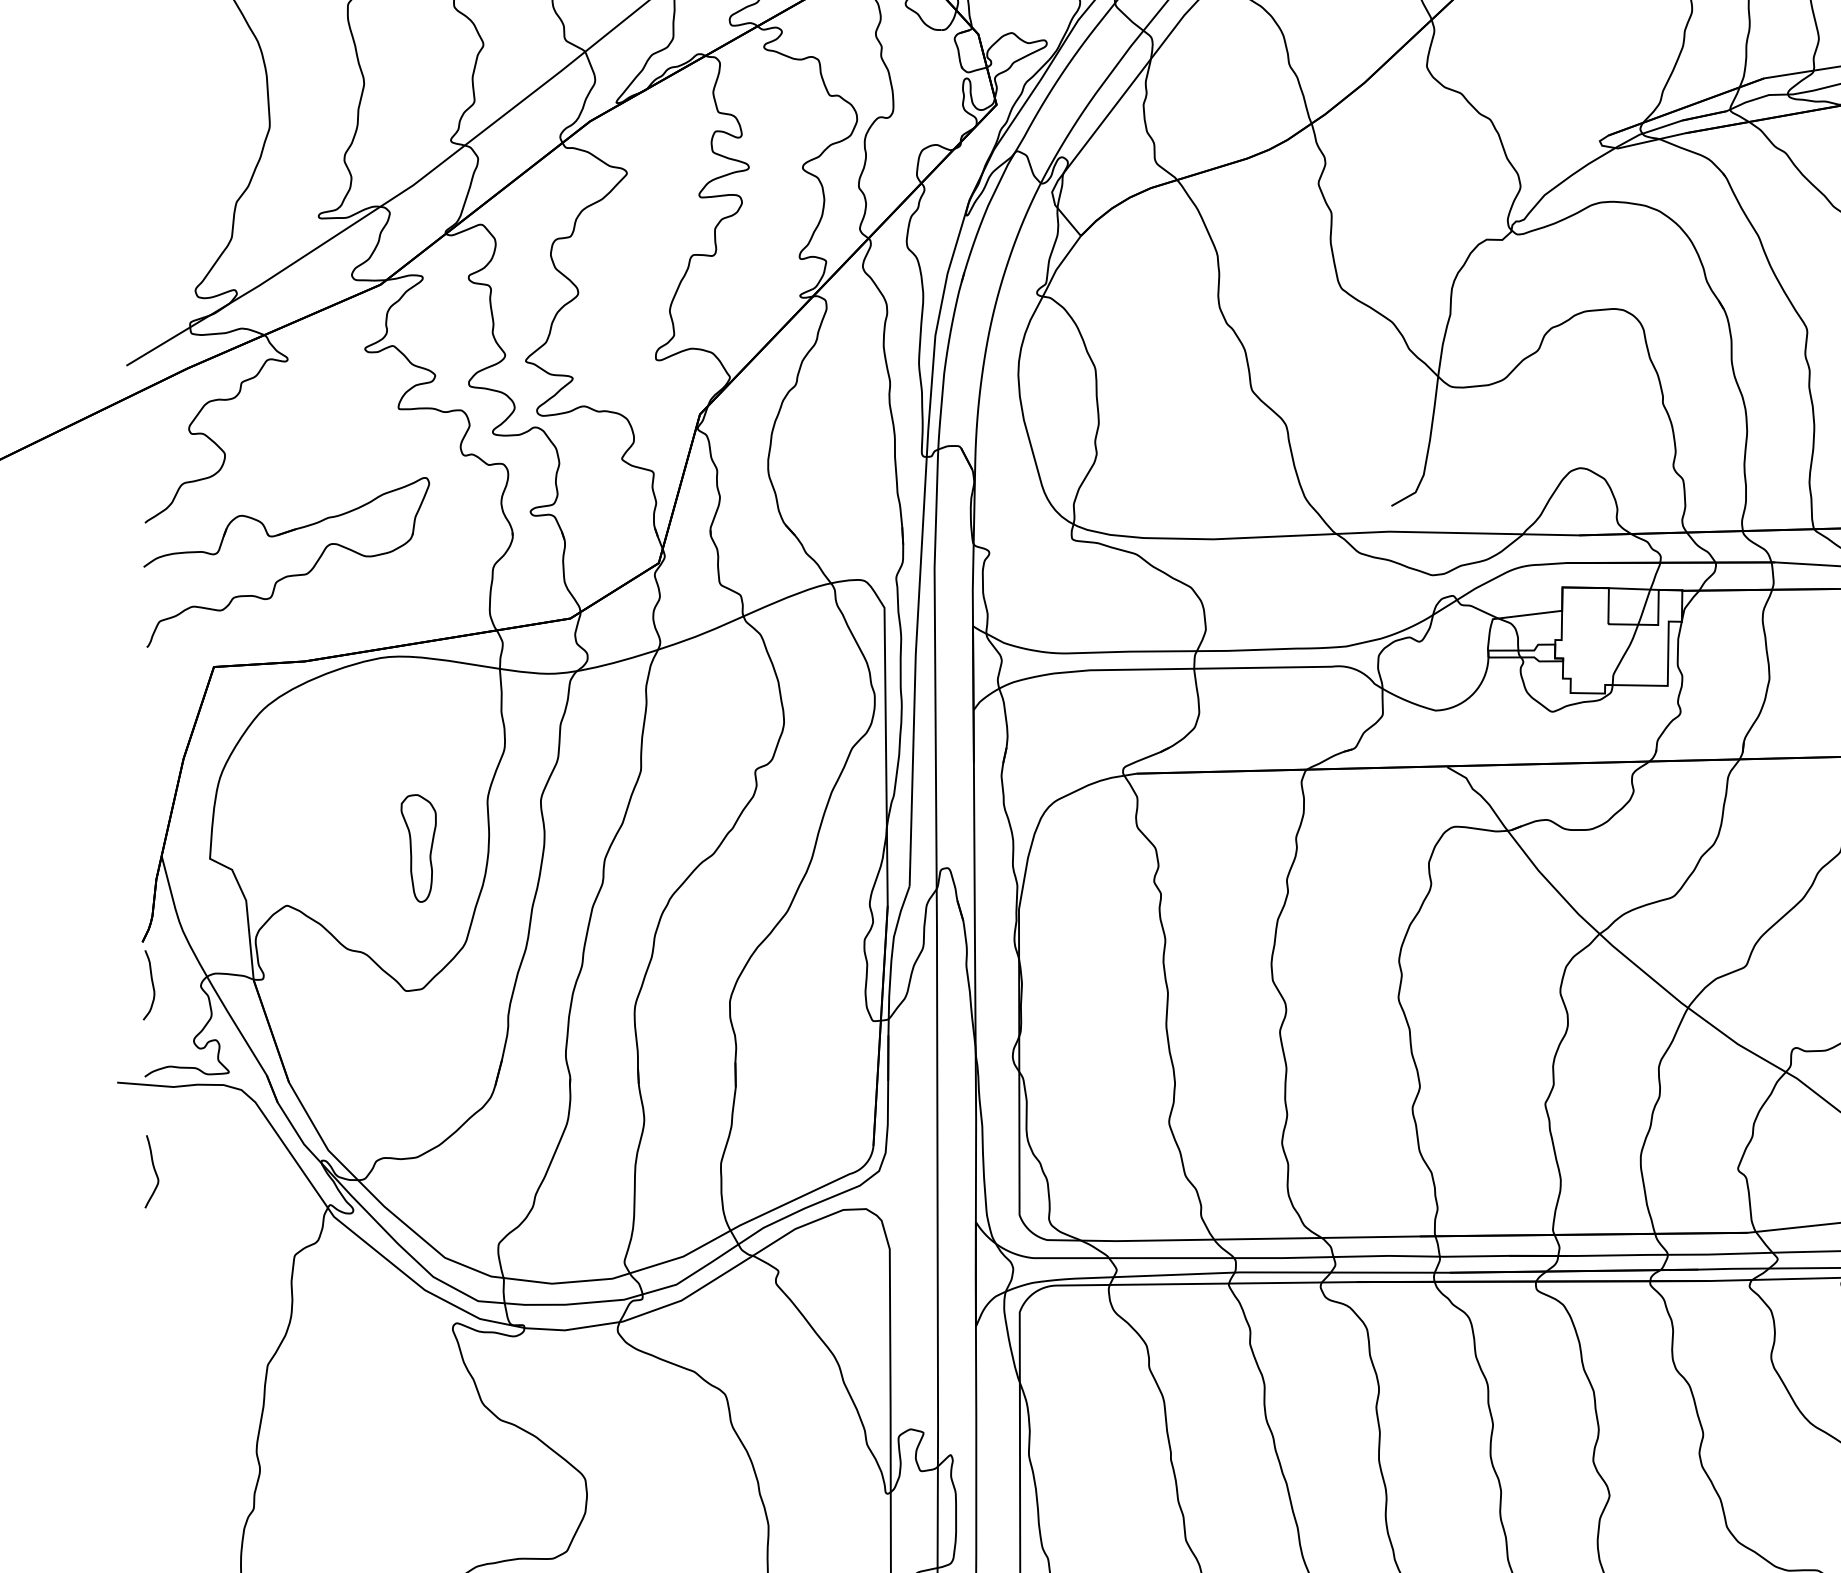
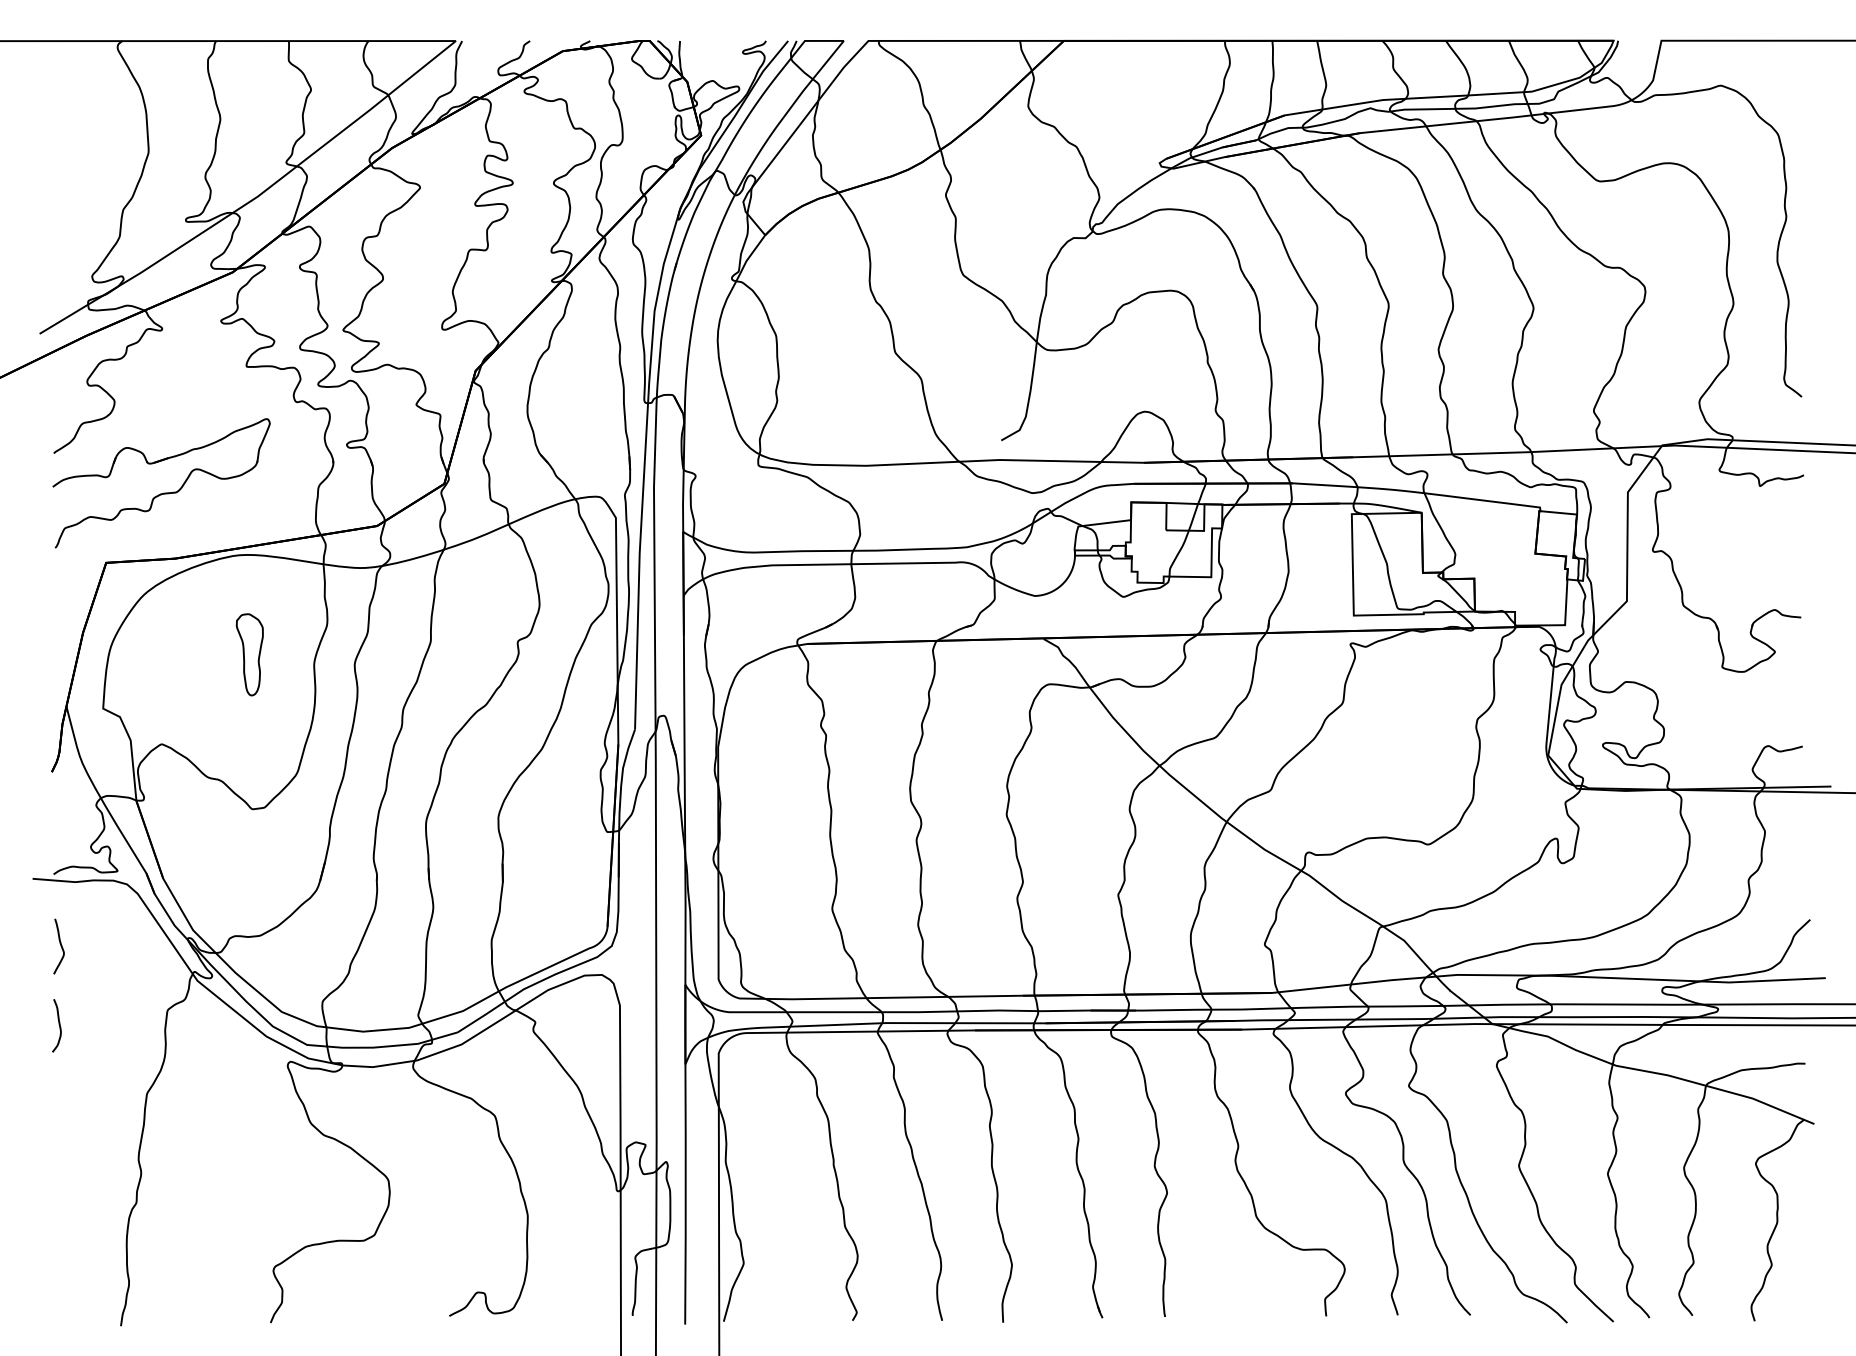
part: (418, 848) -> (249, 654), moved
curve: (151, 983) -> (58, 1024), moved

